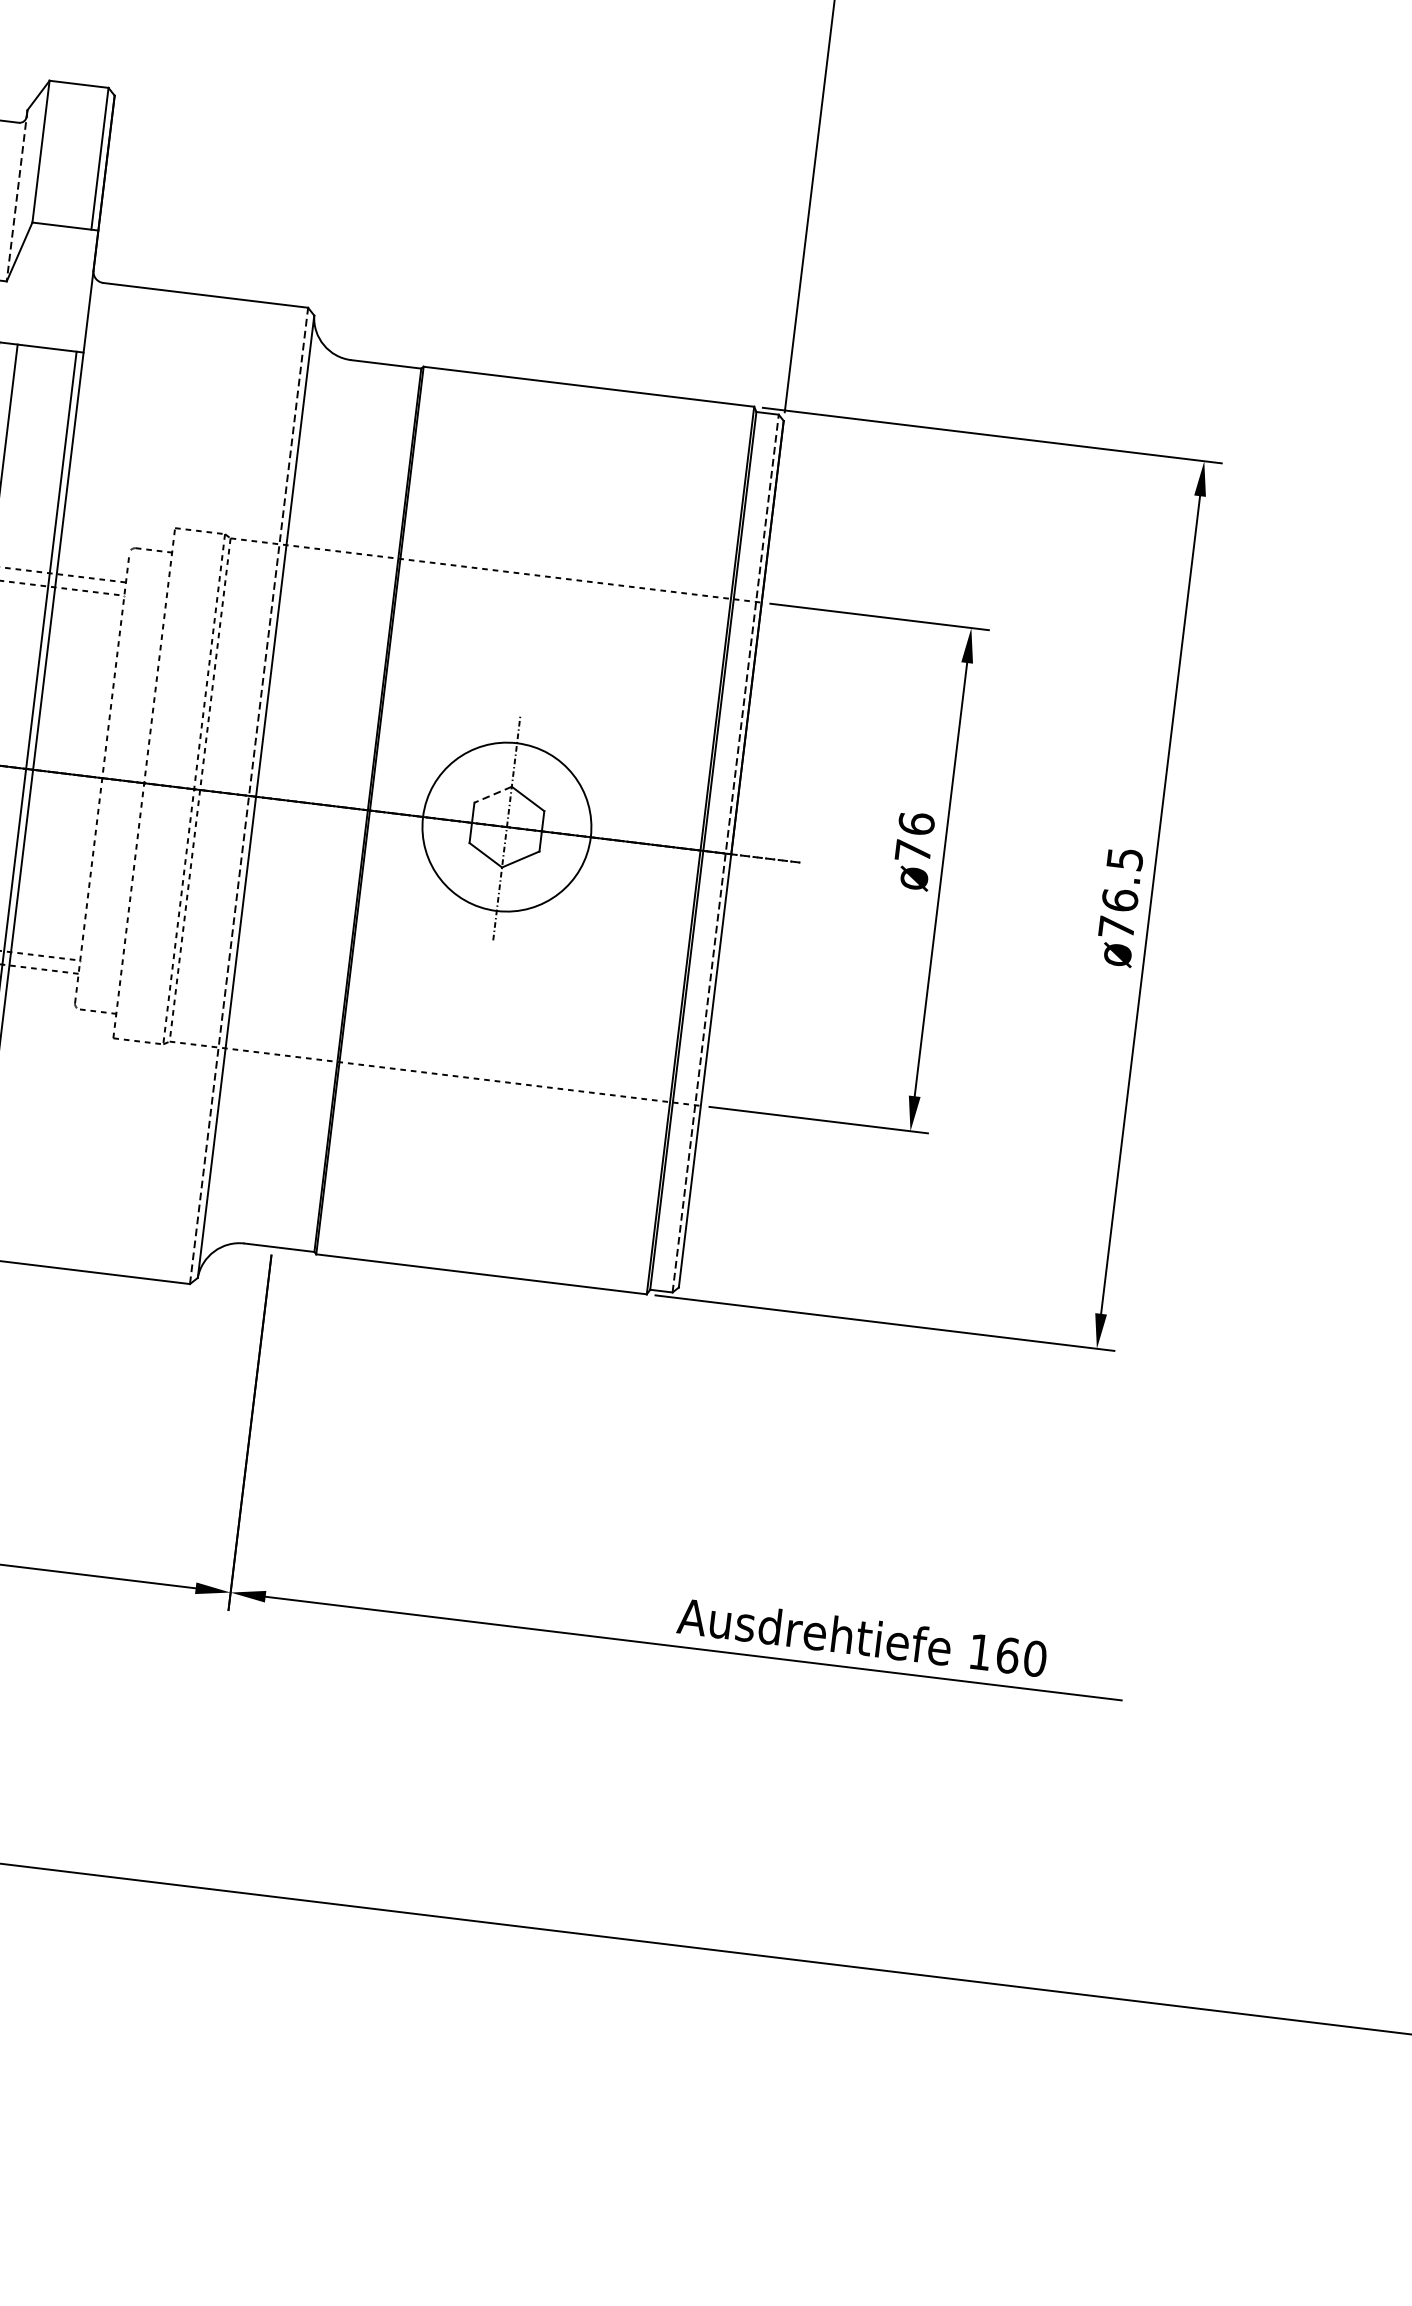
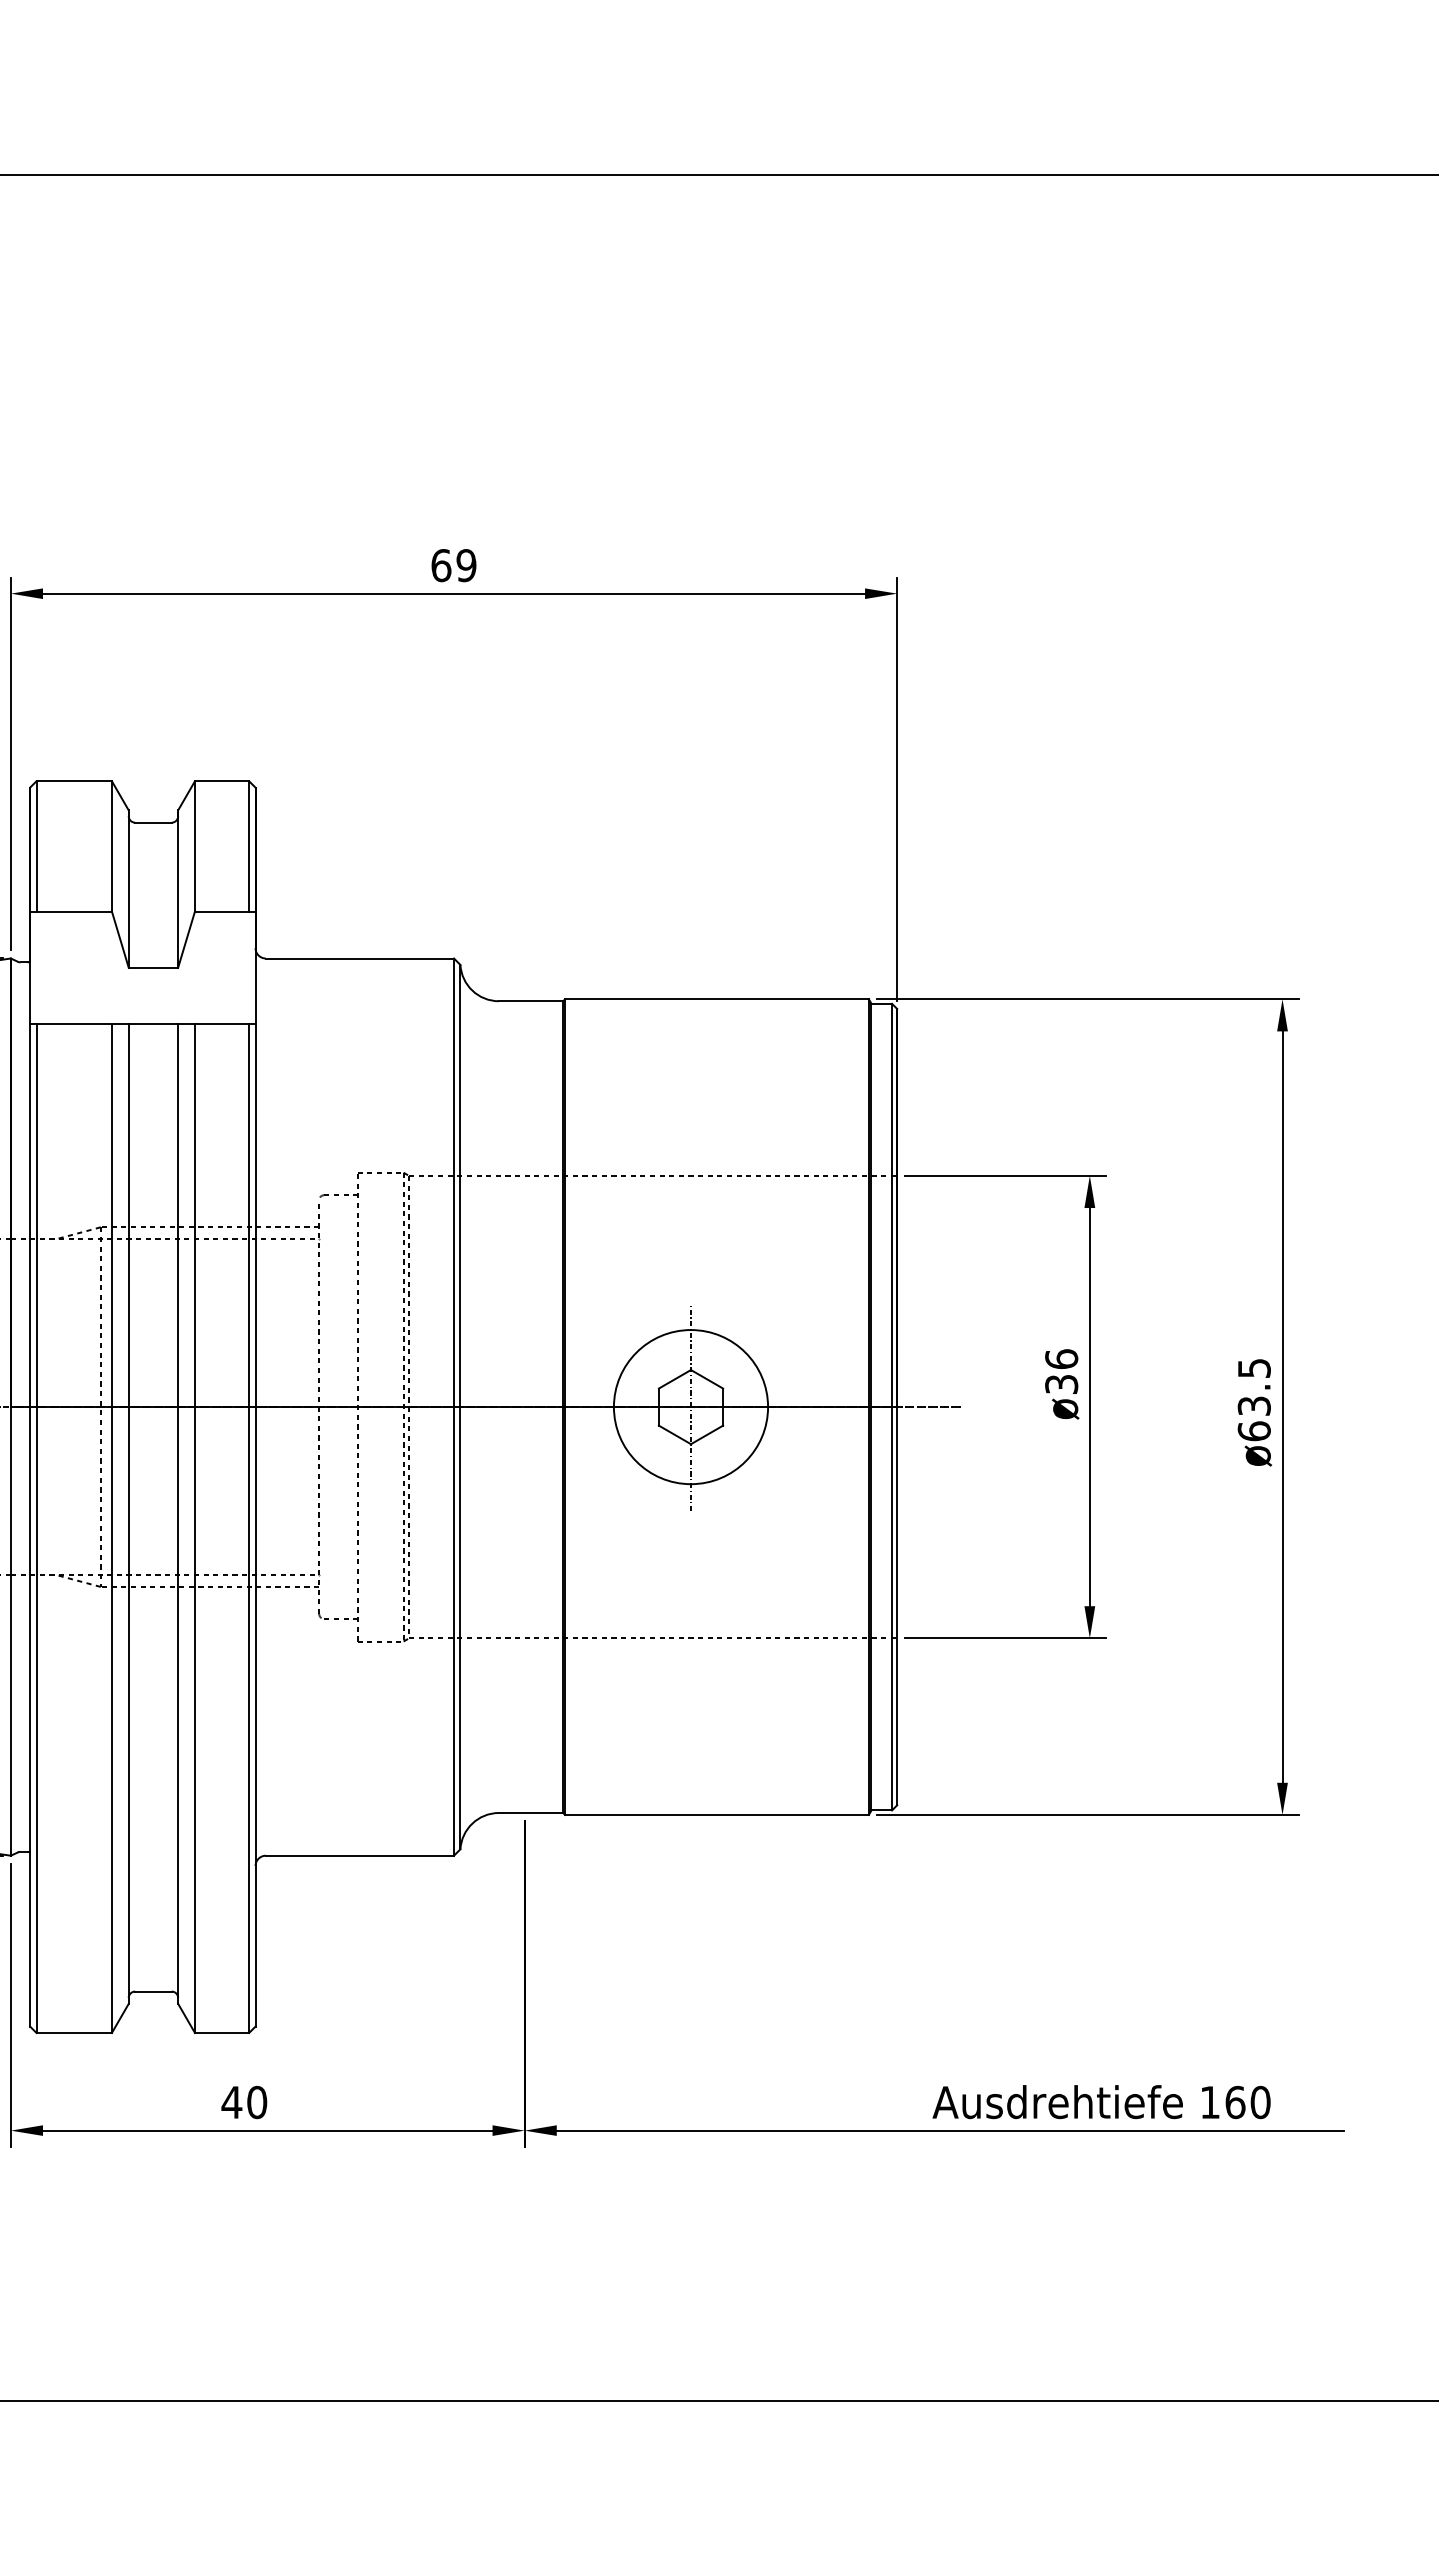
line: (17, 196) -> (178, 889), dashed -> solid
line: (492, 794) -> (674, 1379), dashed -> solid
line: (249, 796) -> (454, 1407), dashed -> solid
text: (913, 851) -> (1061, 1384), ø76 -> ø36
line: (726, 852) -> (892, 1406), dashed -> solid
text: (1117, 913) -> (1253, 1418), ø76.5 -> ø63.5

